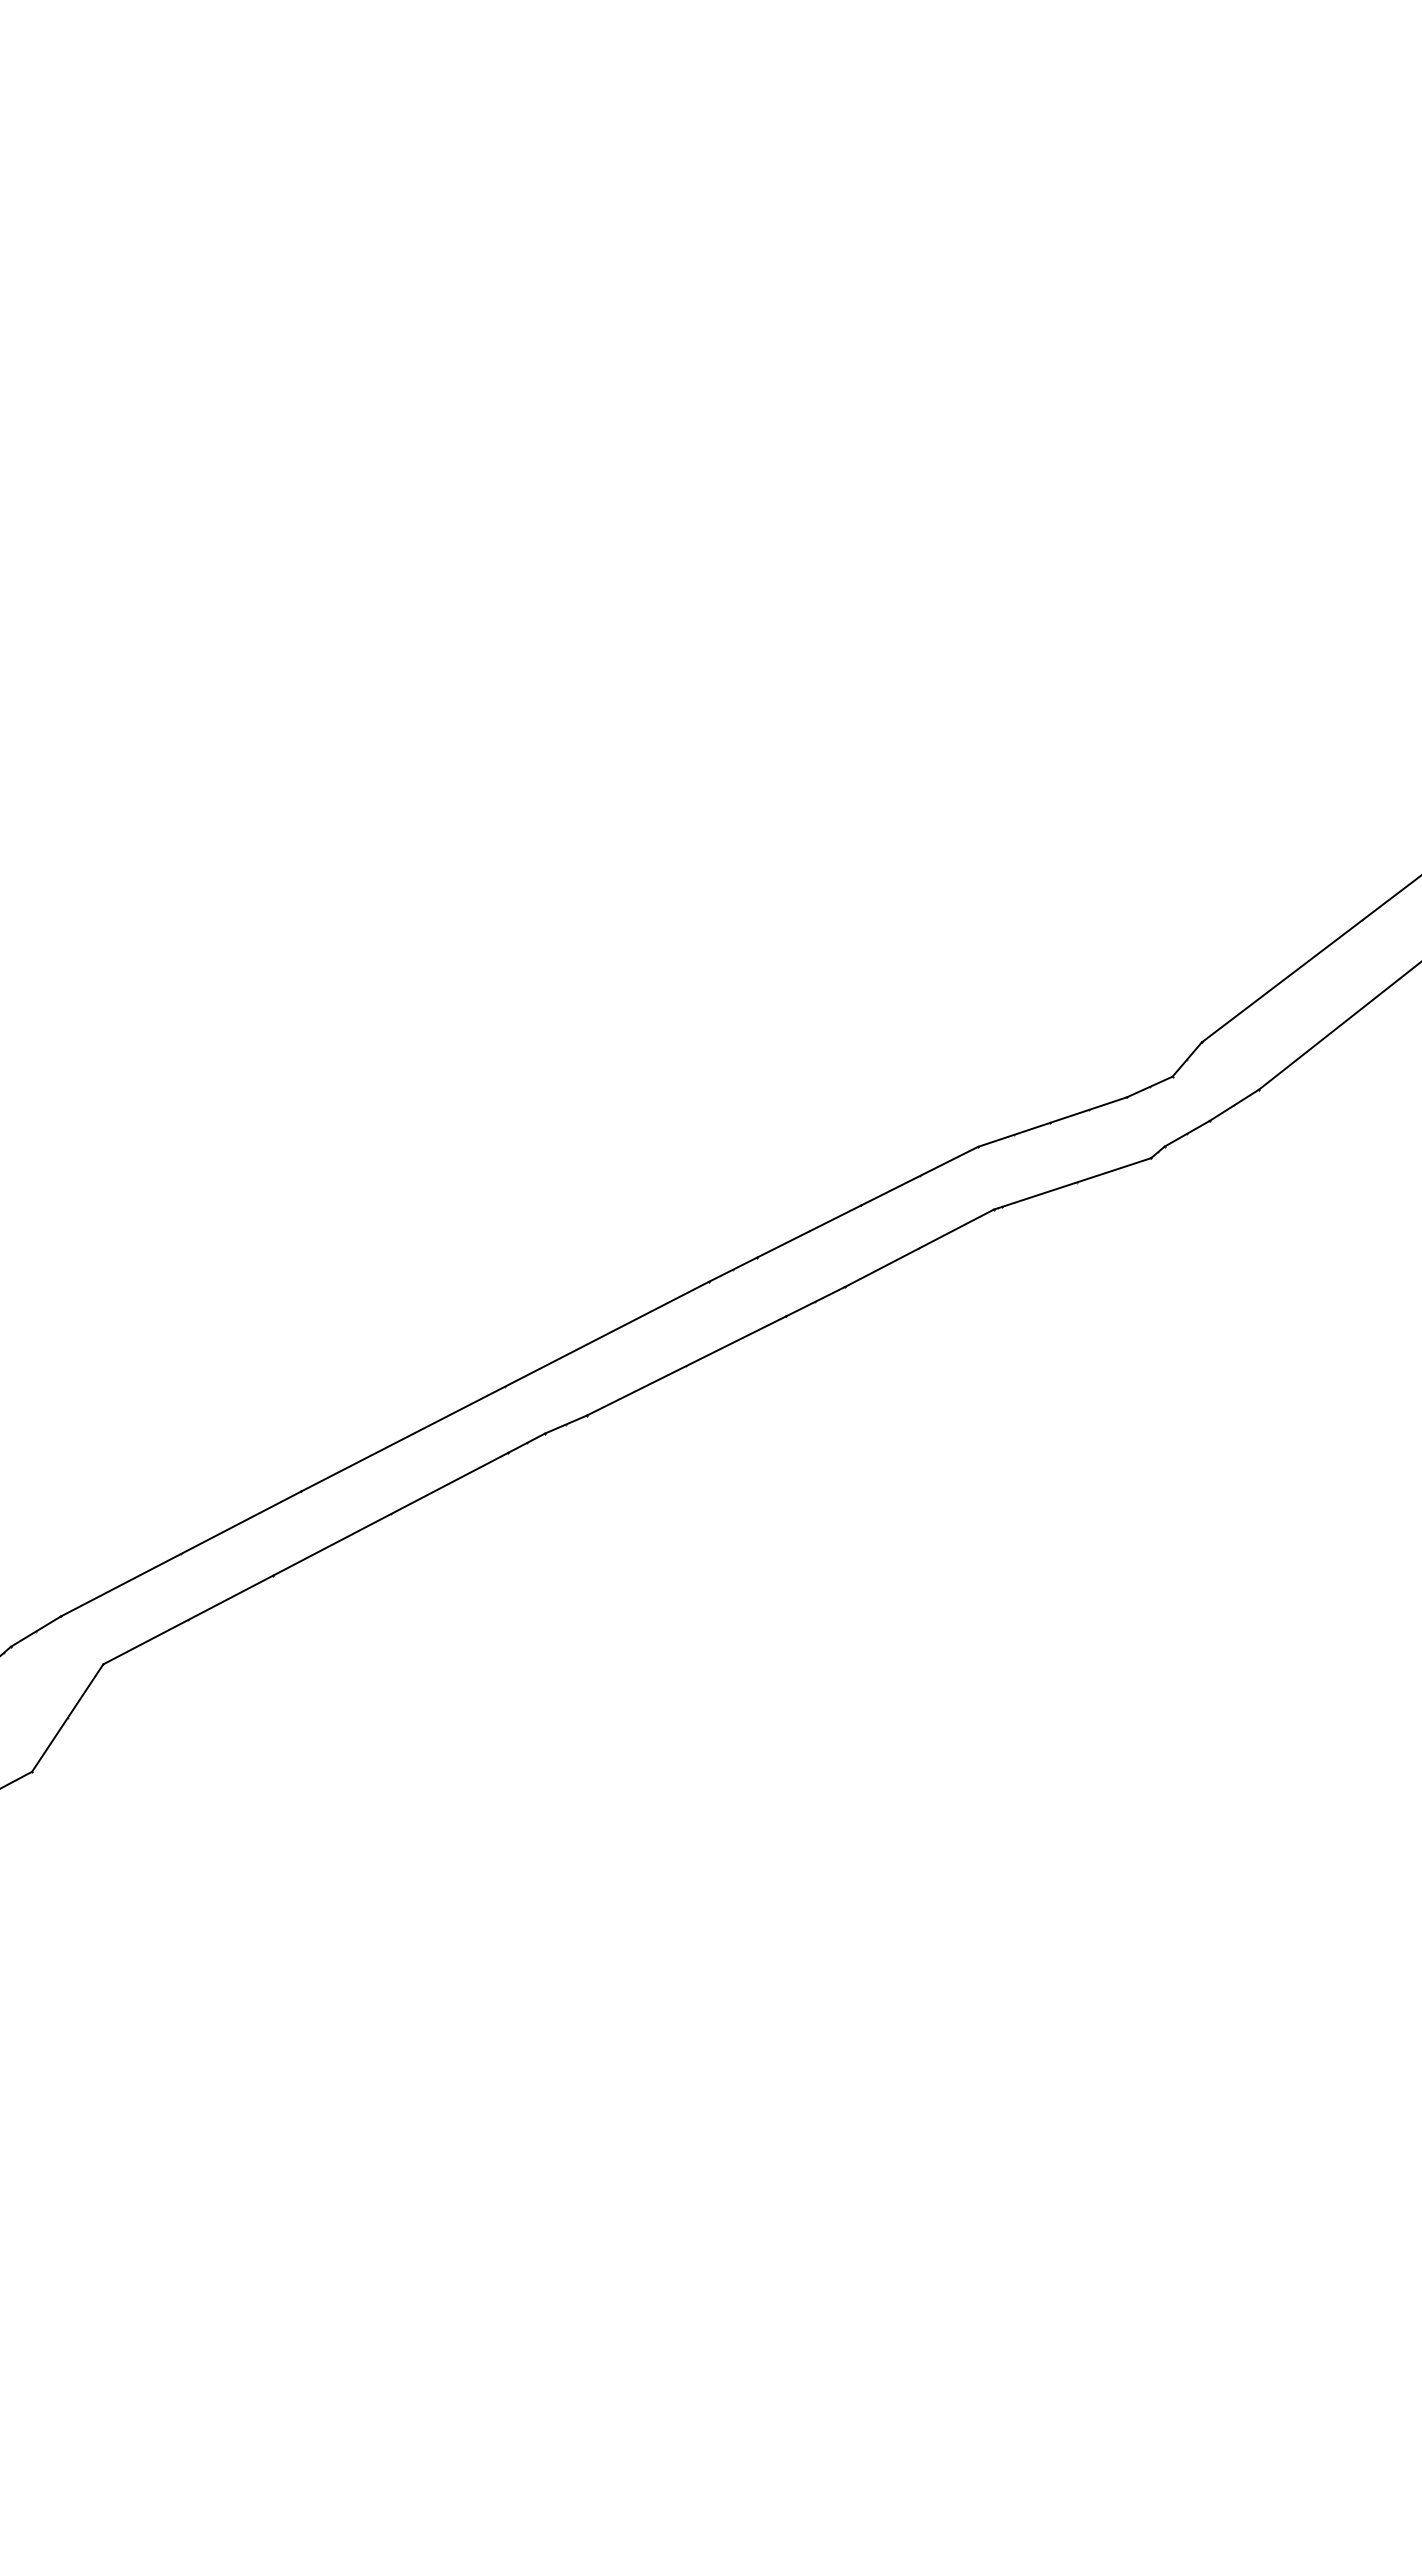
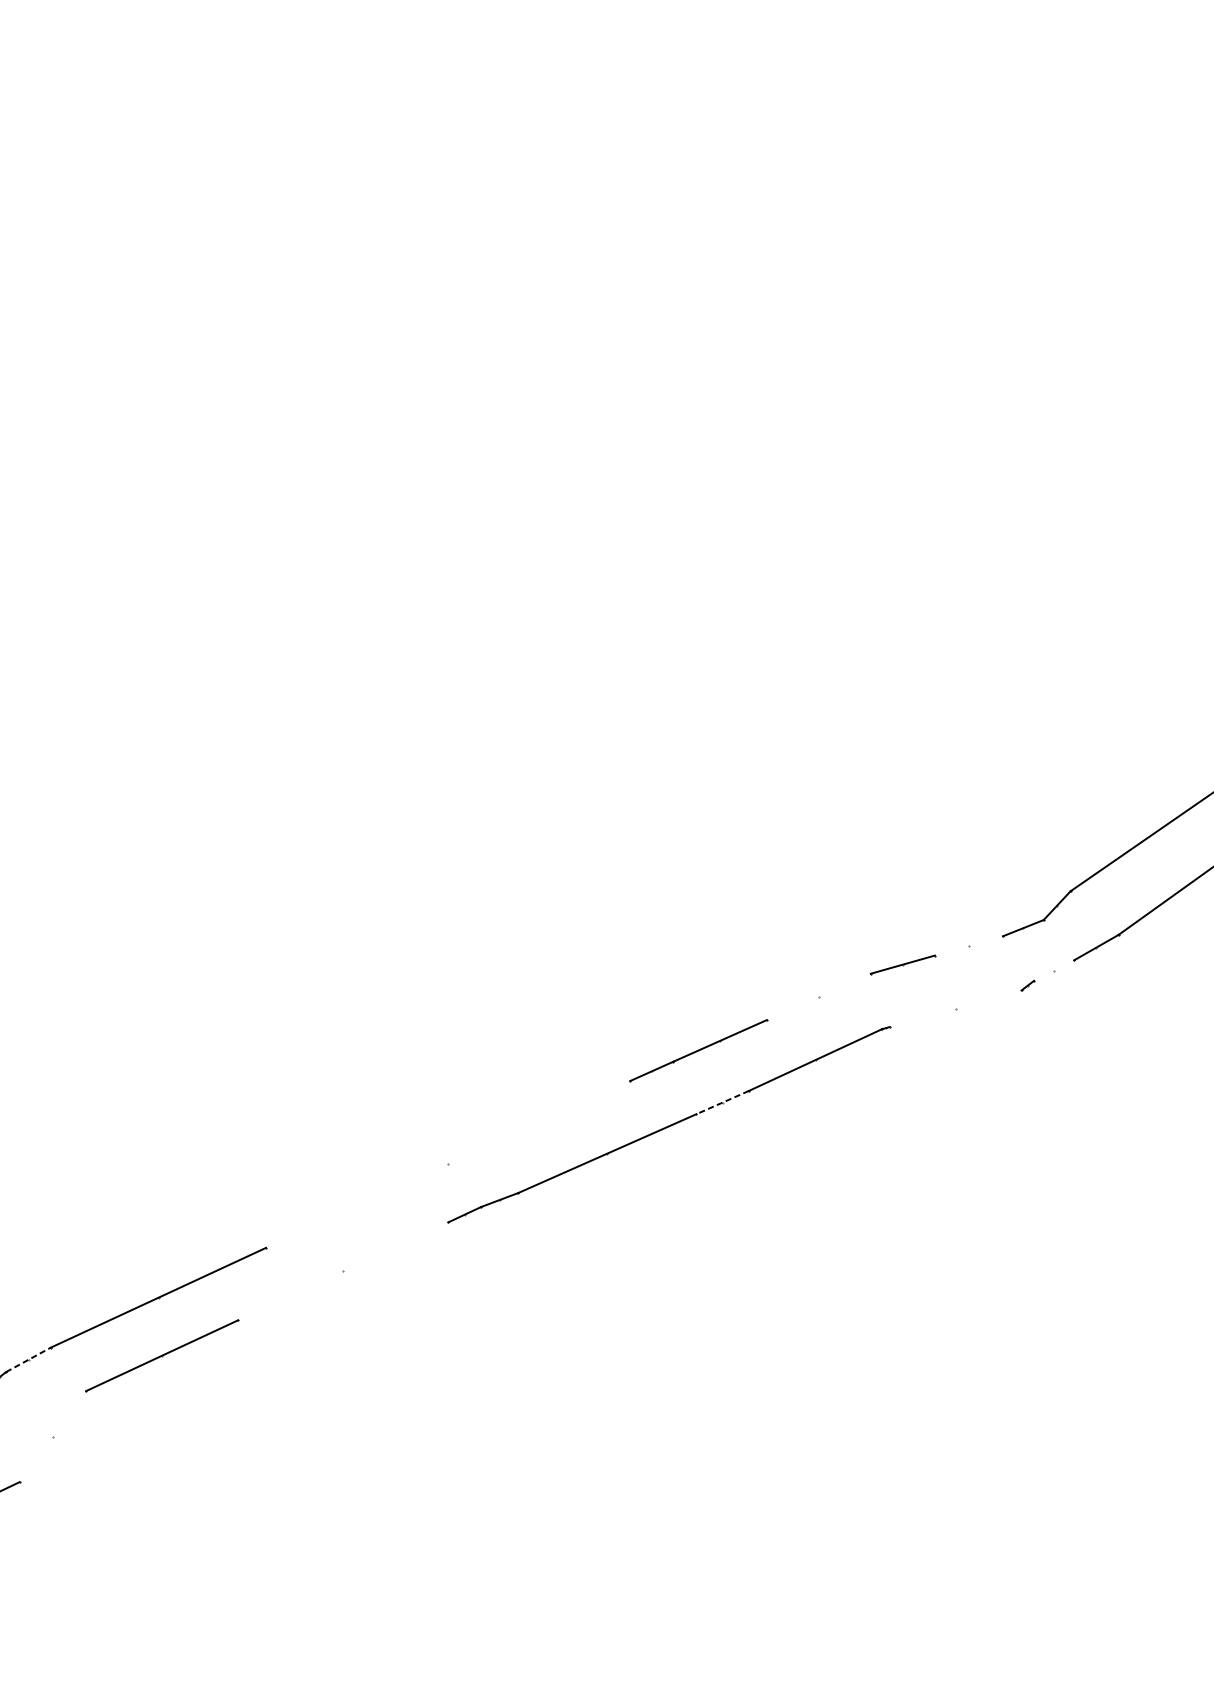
line: (1088, 1109) -> (968, 945), removed
line: (1186, 1133) -> (1053, 970), removed
line: (919, 1175) -> (818, 996), removed
line: (1076, 1182) -> (955, 1008), removed
line: (815, 1301) -> (722, 1102), solid -> dashed
line: (504, 1386) -> (447, 1164), removed
line: (390, 1513) -> (342, 1270), removed
line: (36, 1631) -> (28, 1359), solid -> dashed
line: (67, 1717) -> (52, 1436), removed

